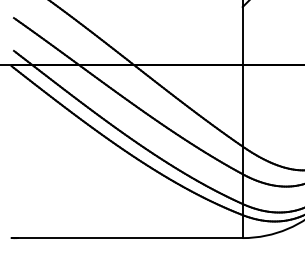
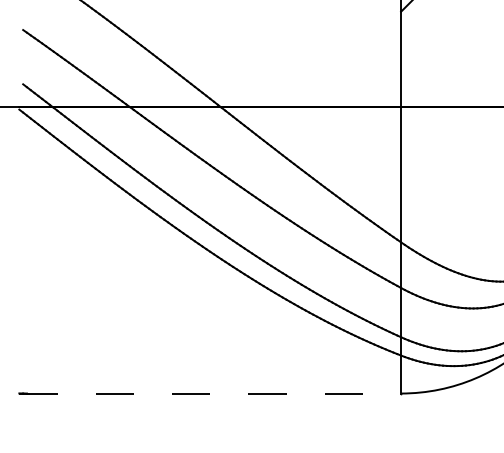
line: (127, 238) -> (210, 394), solid -> dashed

